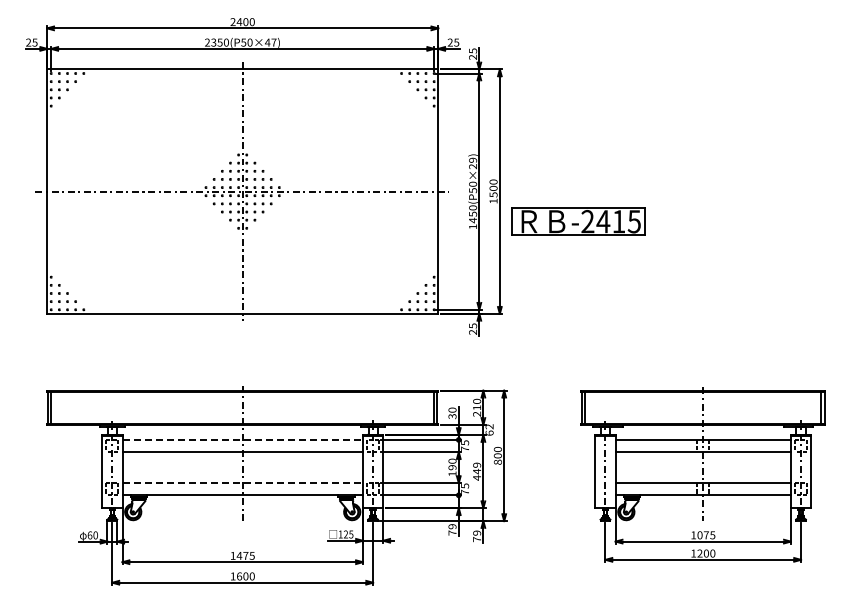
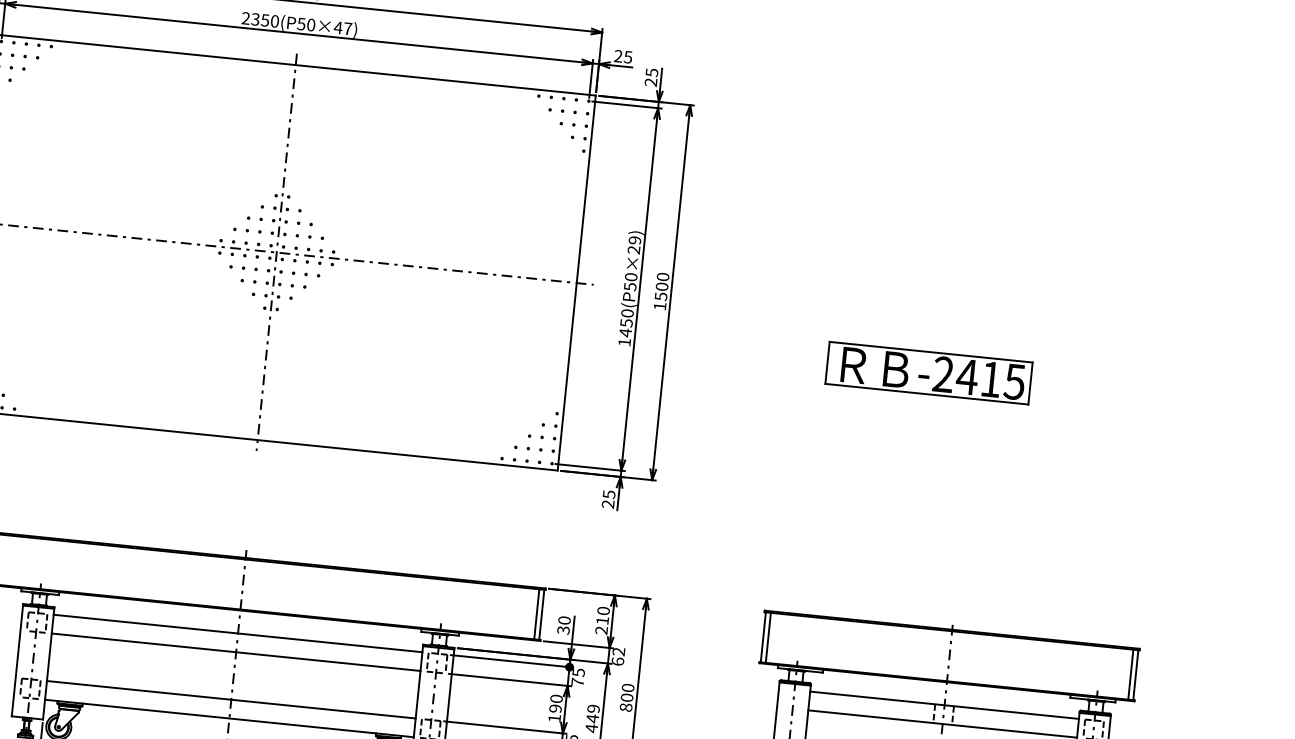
part: (578, 221) -> (929, 372), moved
line: (243, 439) -> (239, 632), dashed -> solid
line: (243, 483) -> (232, 700), dashed -> solid

